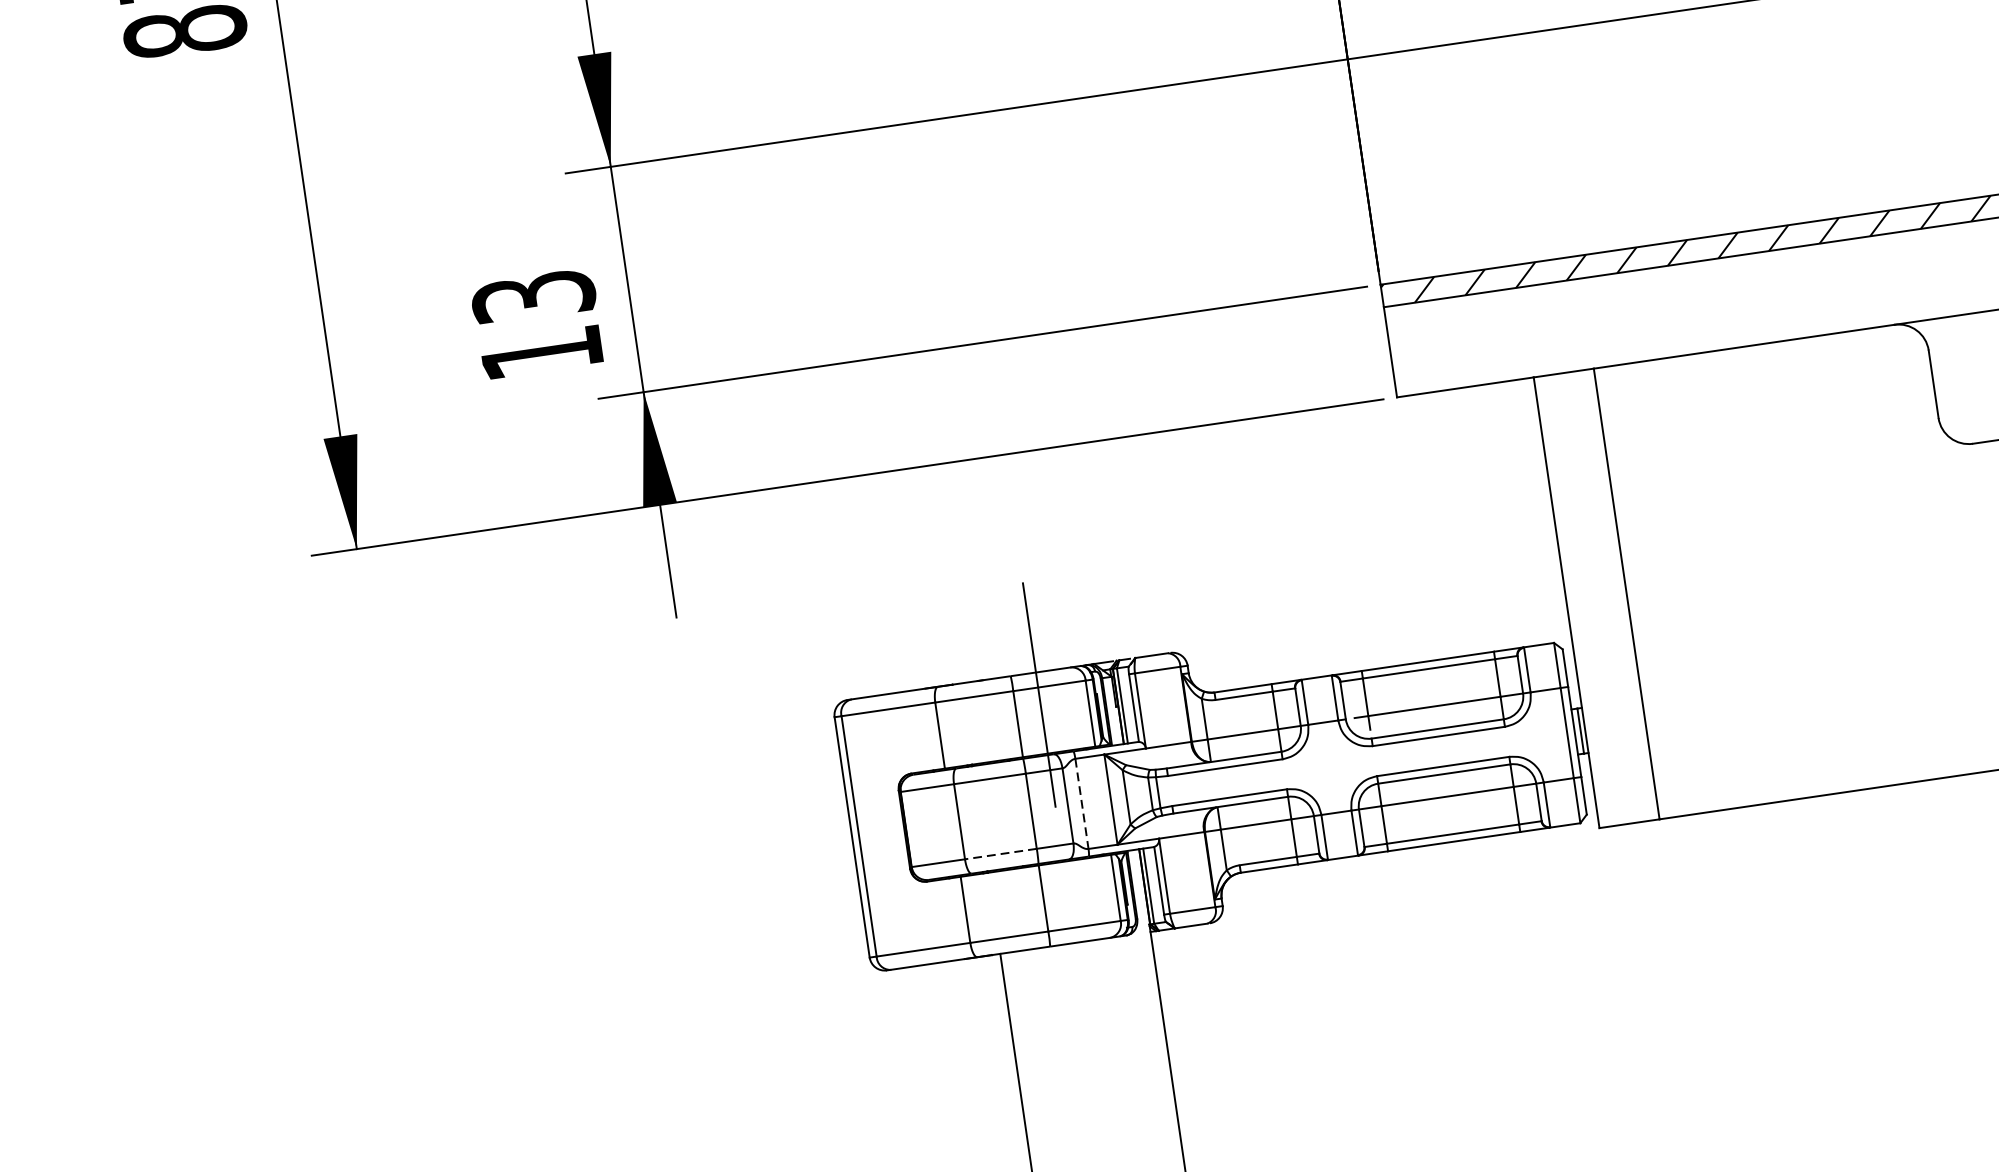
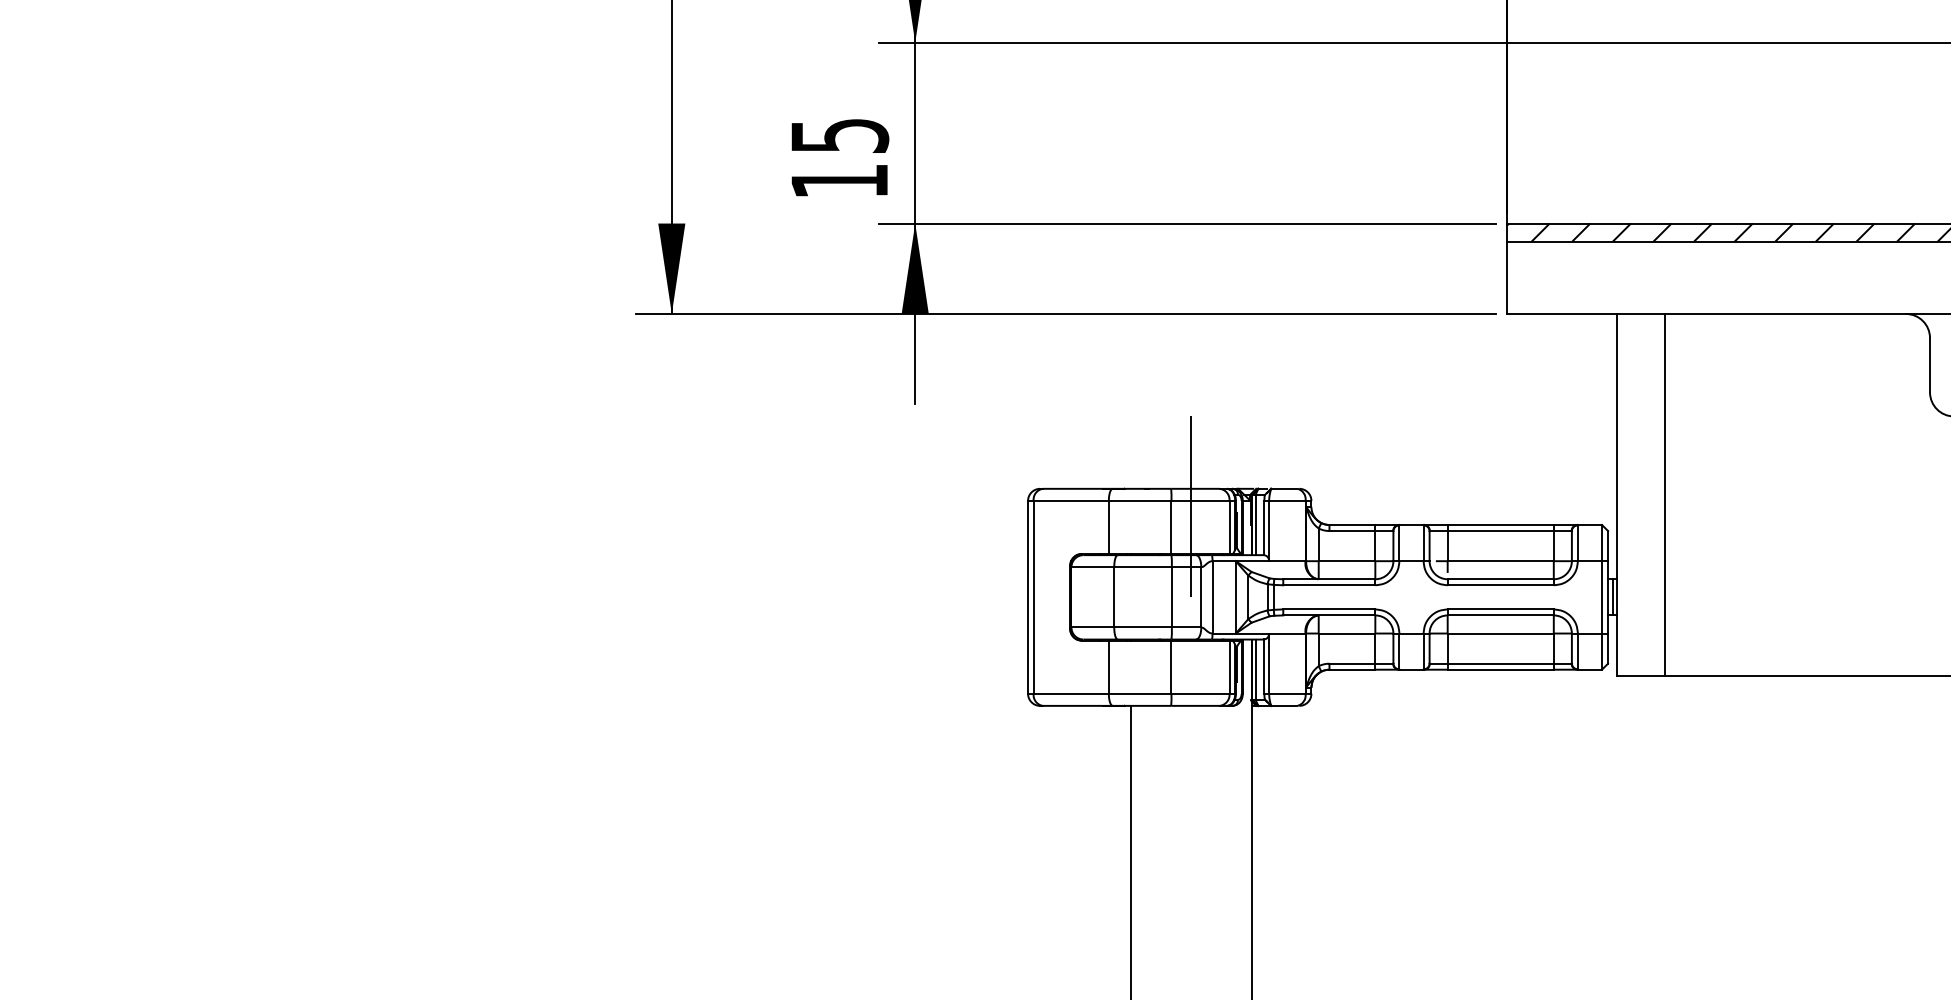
text: (533, 296) -> (839, 135), 13 -> 15
line: (1081, 804) -> (1212, 597), dashed -> solid
line: (1001, 853) -> (1143, 627), dashed -> solid

